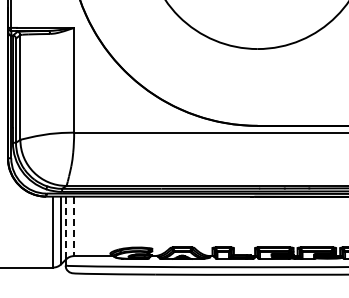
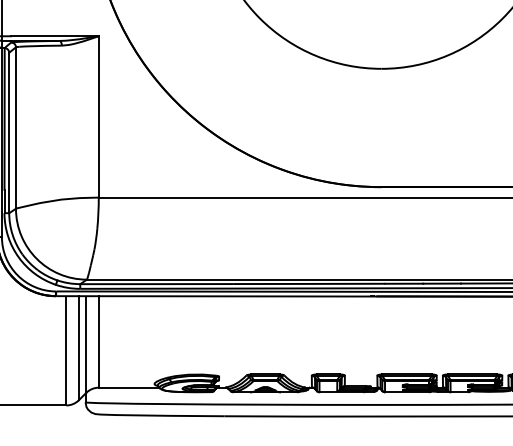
line: (74, 226) -> (99, 342), dashed -> solid
line: (66, 228) -> (86, 345), dashed -> solid

